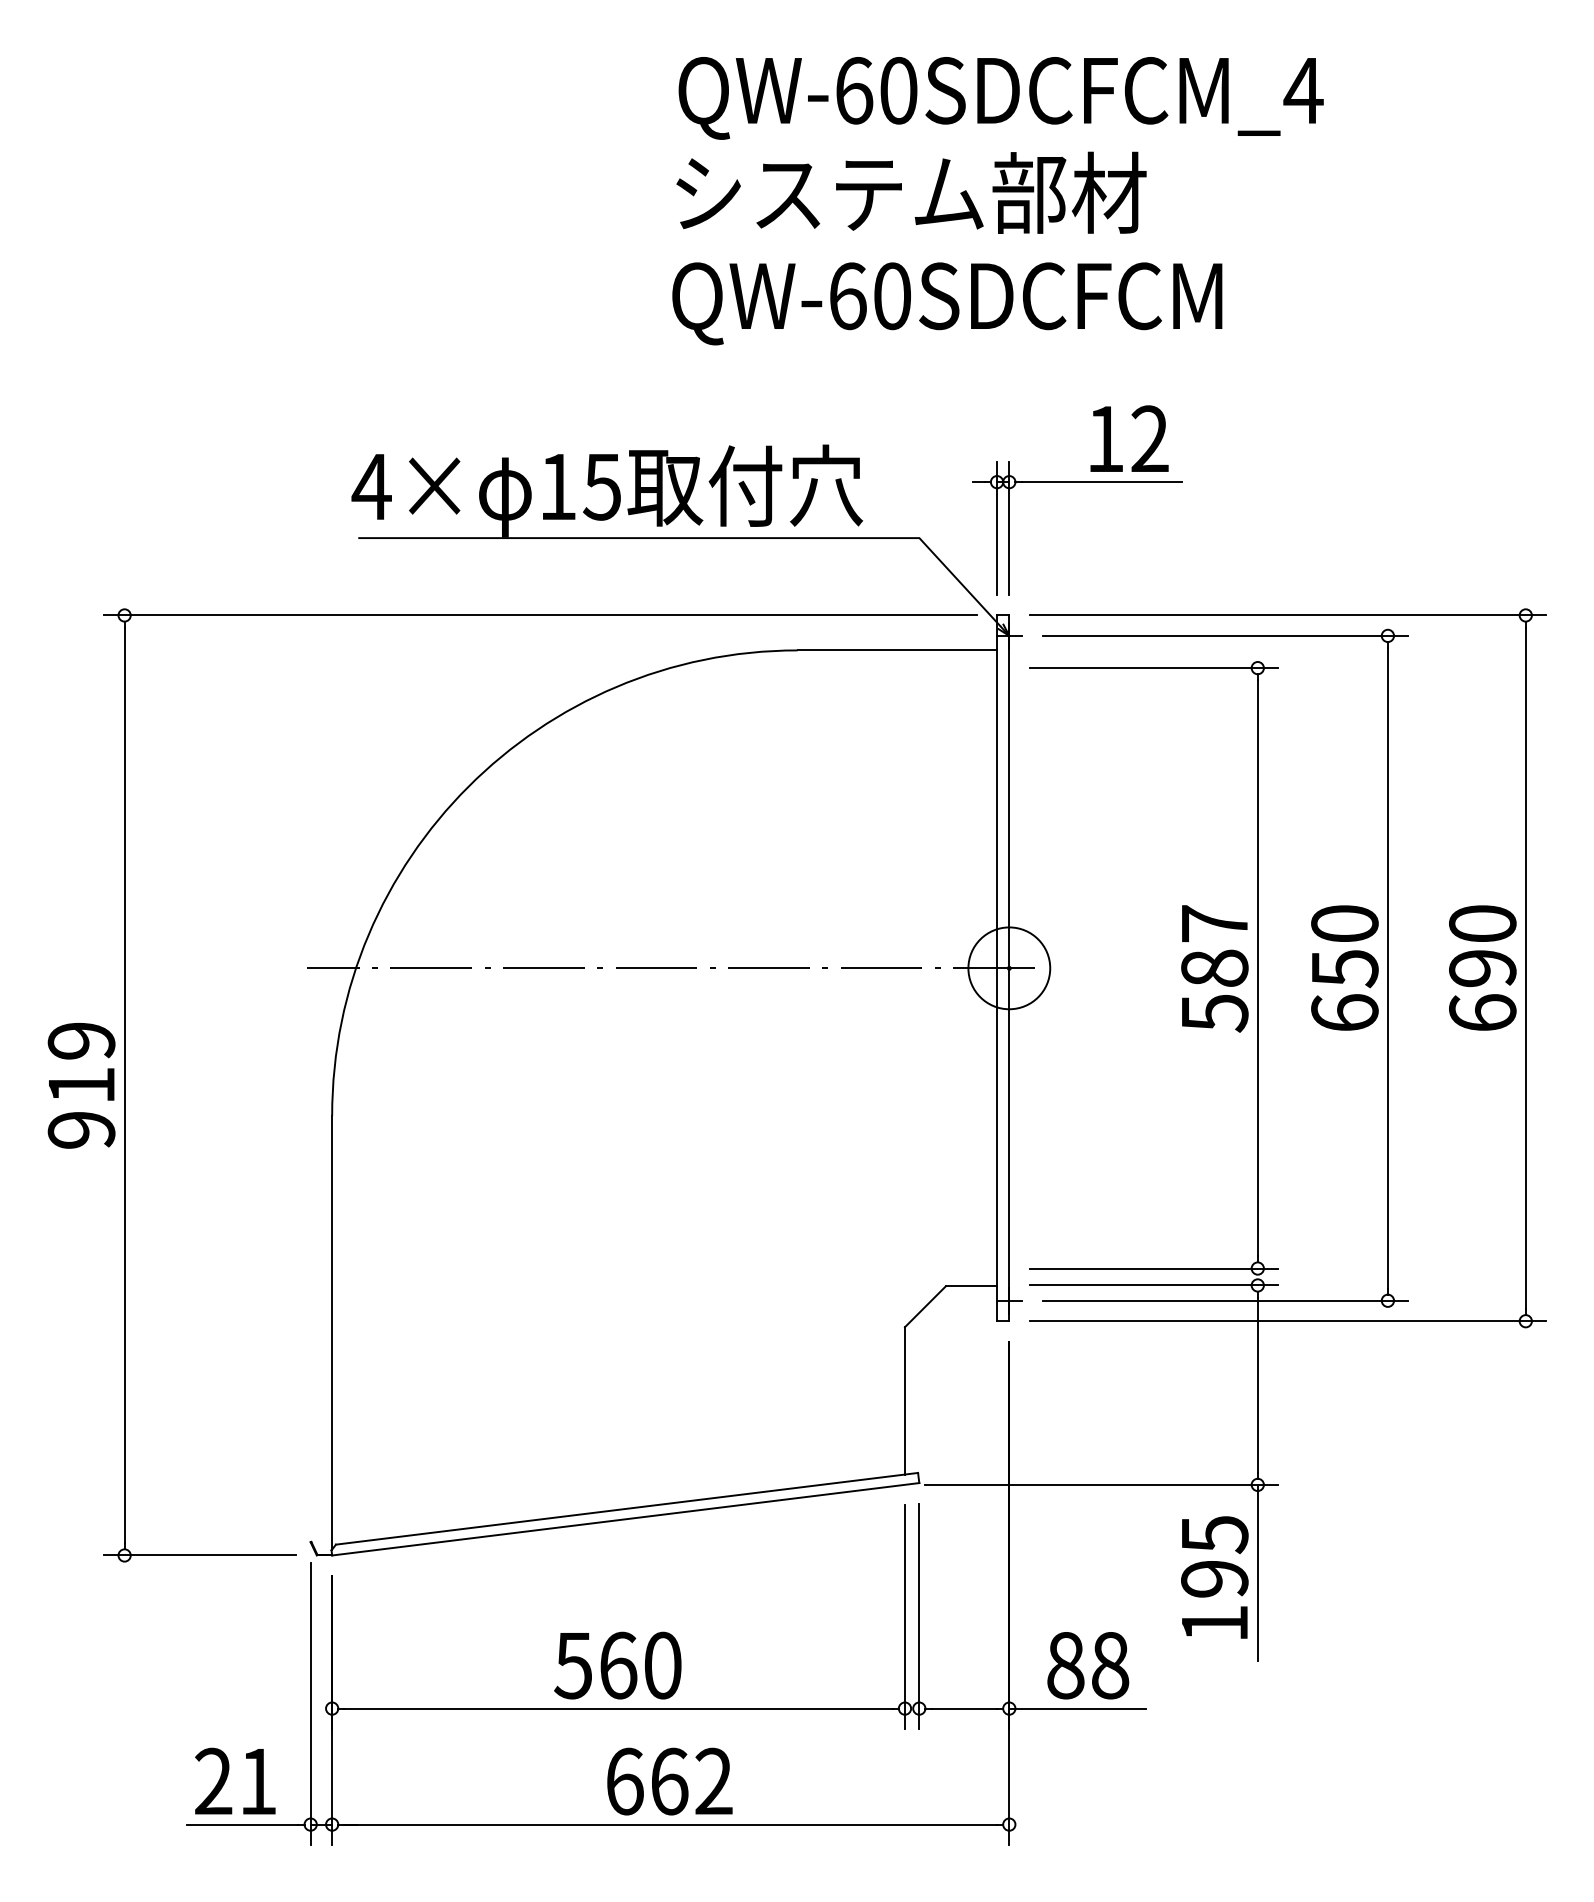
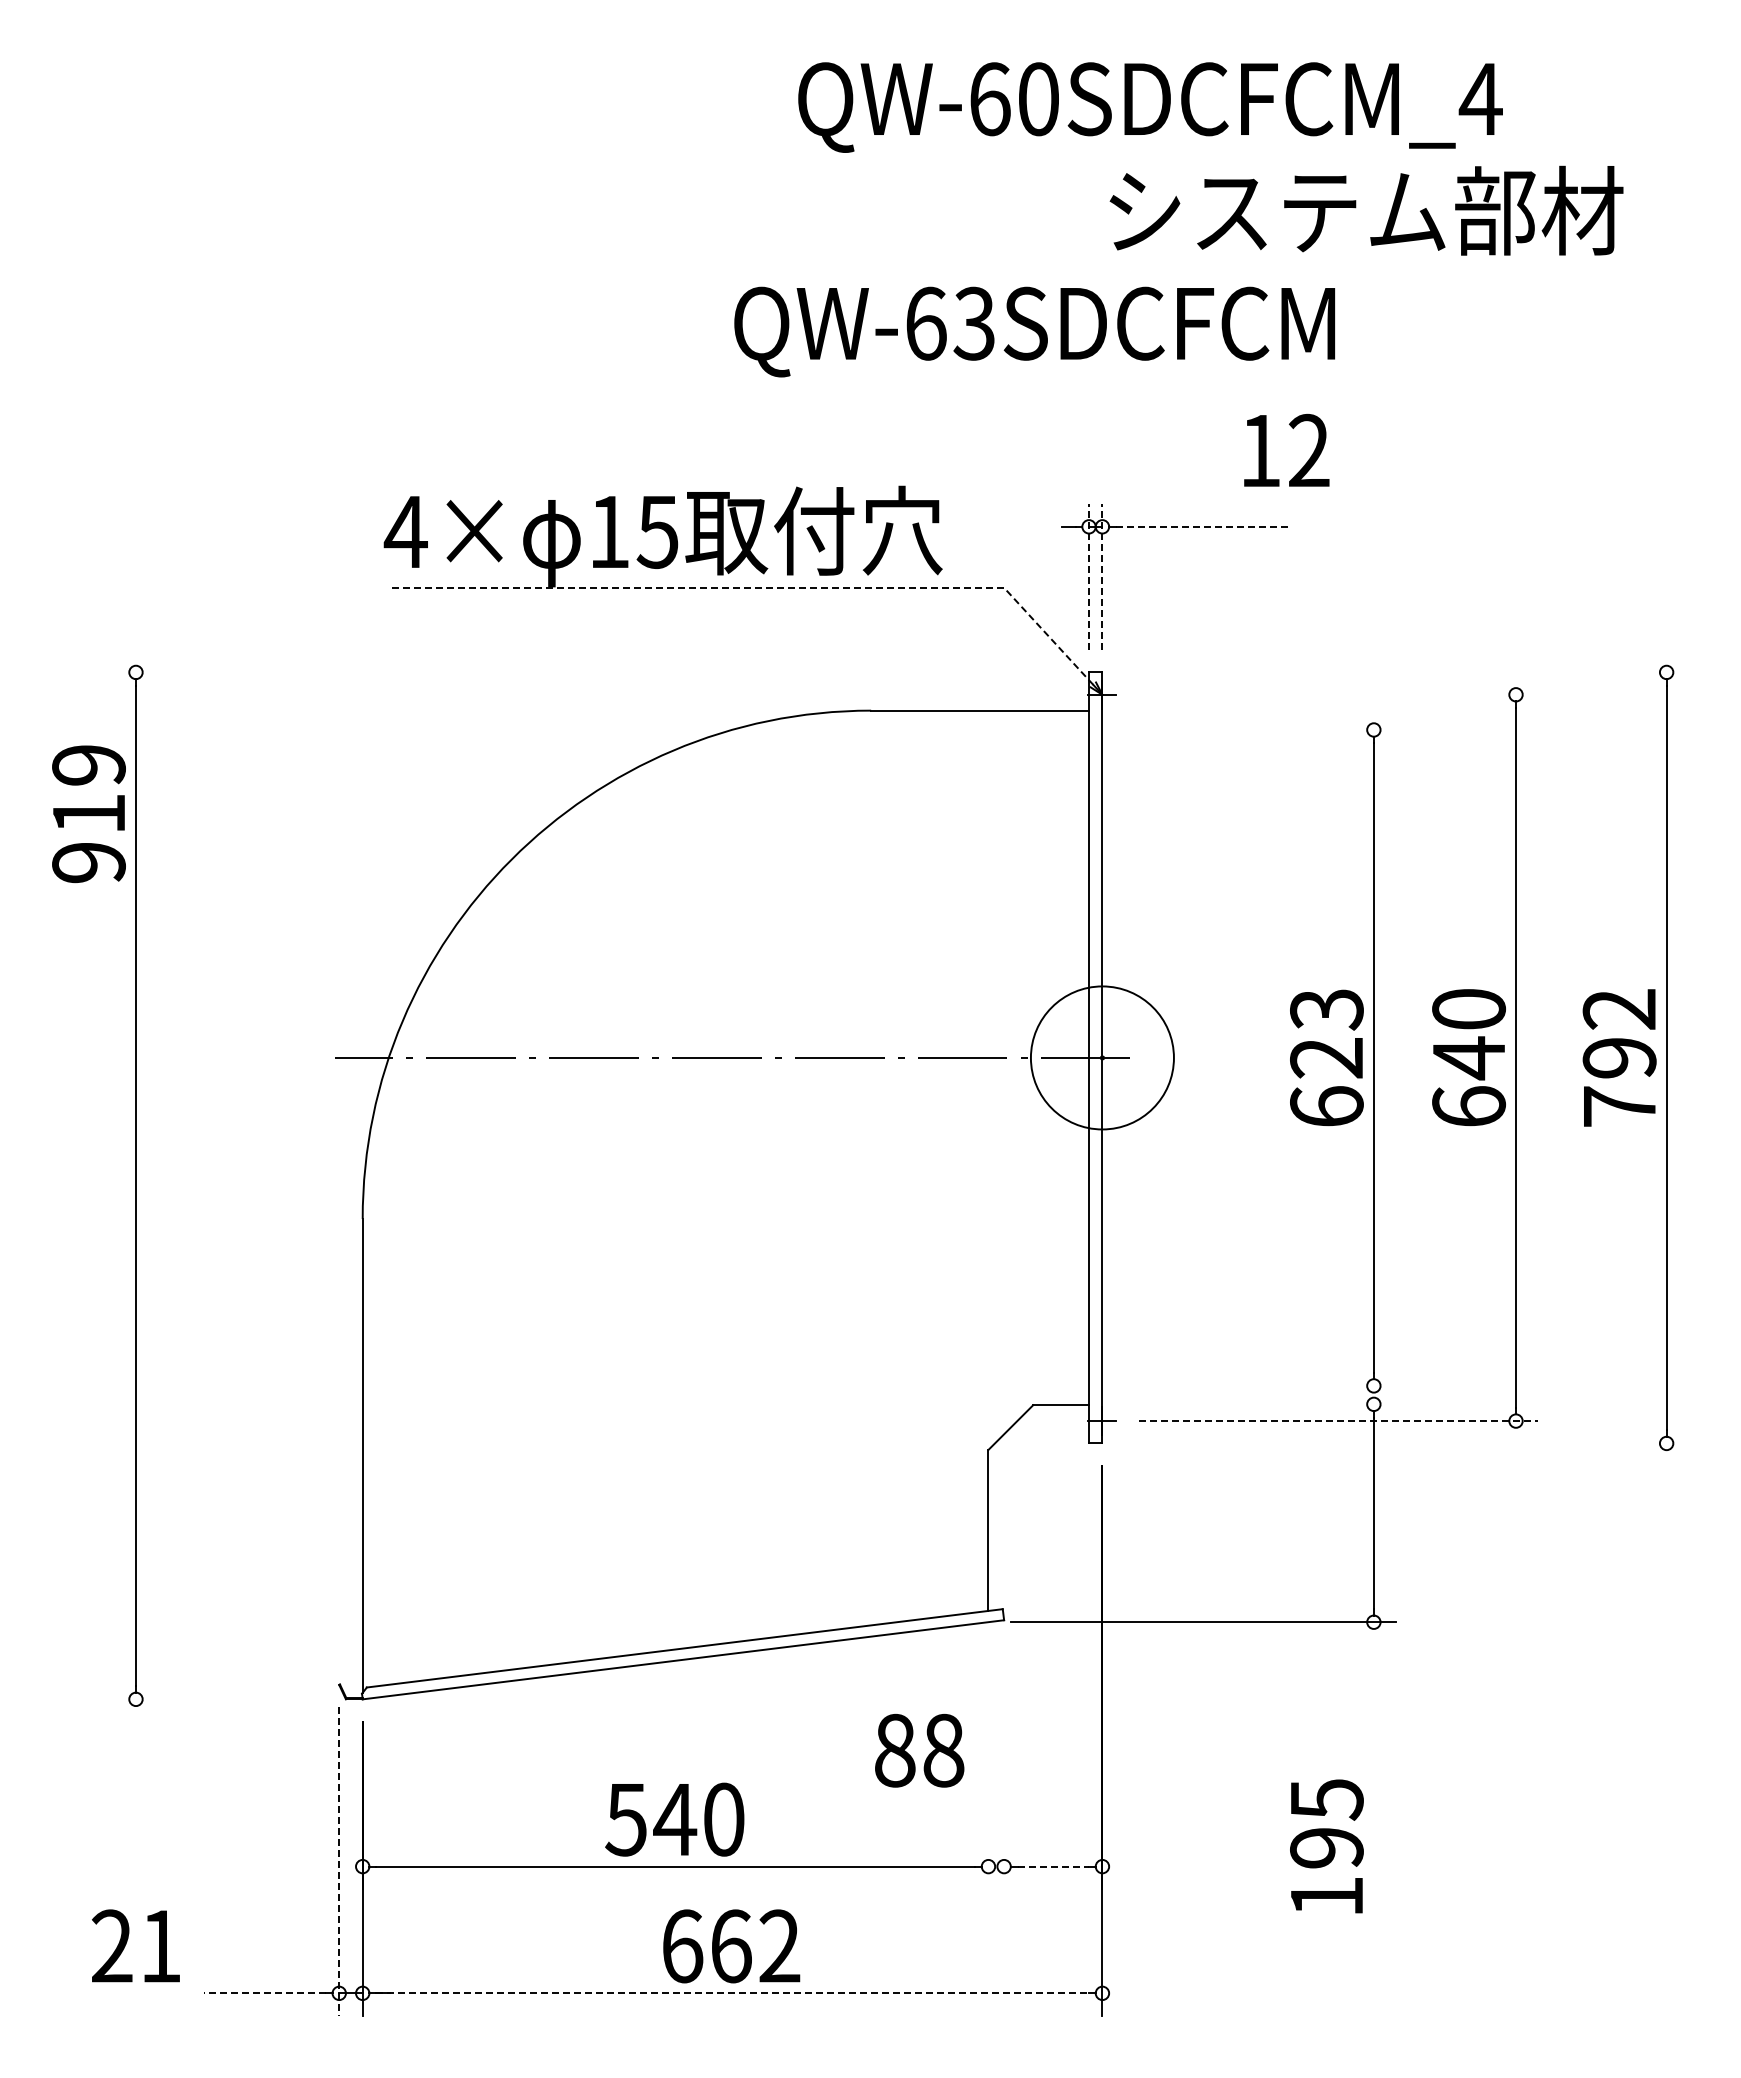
text: (1001, 98) -> (1150, 107), moved
text: (911, 192) -> (1366, 210), moved
text: (892, 296) -> (974, 323), QW-60SDCFCM -> QW-63SDCFCM
text: (1129, 438) -> (1286, 450), moved
line: (1101, 481) -> (1203, 526), solid -> dashed
line: (997, 528) -> (1089, 577), solid -> dashed
line: (1009, 528) -> (1102, 577), solid -> dashed
line: (699, 537) -> (763, 587), solid -> dashed
line: (539, 615) -> (589, 672), removed
line: (1287, 615) -> (1406, 672), removed
line: (1225, 635) -> (1338, 694), removed
line: (1154, 667) -> (1260, 729), removed
circle: (1009, 967) -> (1102, 1057), size x1.6
text: (1482, 967) -> (1619, 1057), 690 -> 792
text: (1214, 968) -> (1326, 1058), 587 -> 623
text: (1345, 968) -> (1469, 1058), 650 -> 640
text: (81, 1086) -> (88, 814), moved
line: (1154, 1268) -> (1260, 1385), removed
line: (1154, 1285) -> (1260, 1404), removed
line: (1225, 1301) -> (1338, 1421), solid -> dashed
line: (1287, 1321) -> (1406, 1443), removed
line: (200, 1555) -> (218, 1699), removed
line: (1257, 1573) -> (1373, 1718), removed
text: (1214, 1577) -> (1326, 1846), moved
line: (905, 1616) -> (988, 1766), removed
line: (919, 1616) -> (1004, 1765), removed
text: (618, 1665) -> (675, 1819), 560 -> 540
text: (1088, 1665) -> (919, 1750), moved
line: (310, 1703) -> (339, 1861), solid -> dashed
line: (964, 1708) -> (1053, 1866), solid -> dashed
line: (1078, 1708) -> (1177, 1866), removed
text: (234, 1780) -> (135, 1945), moved
line: (242, 1824) -> (264, 1993), solid -> dashed
line: (671, 1824) -> (733, 1993), solid -> dashed

